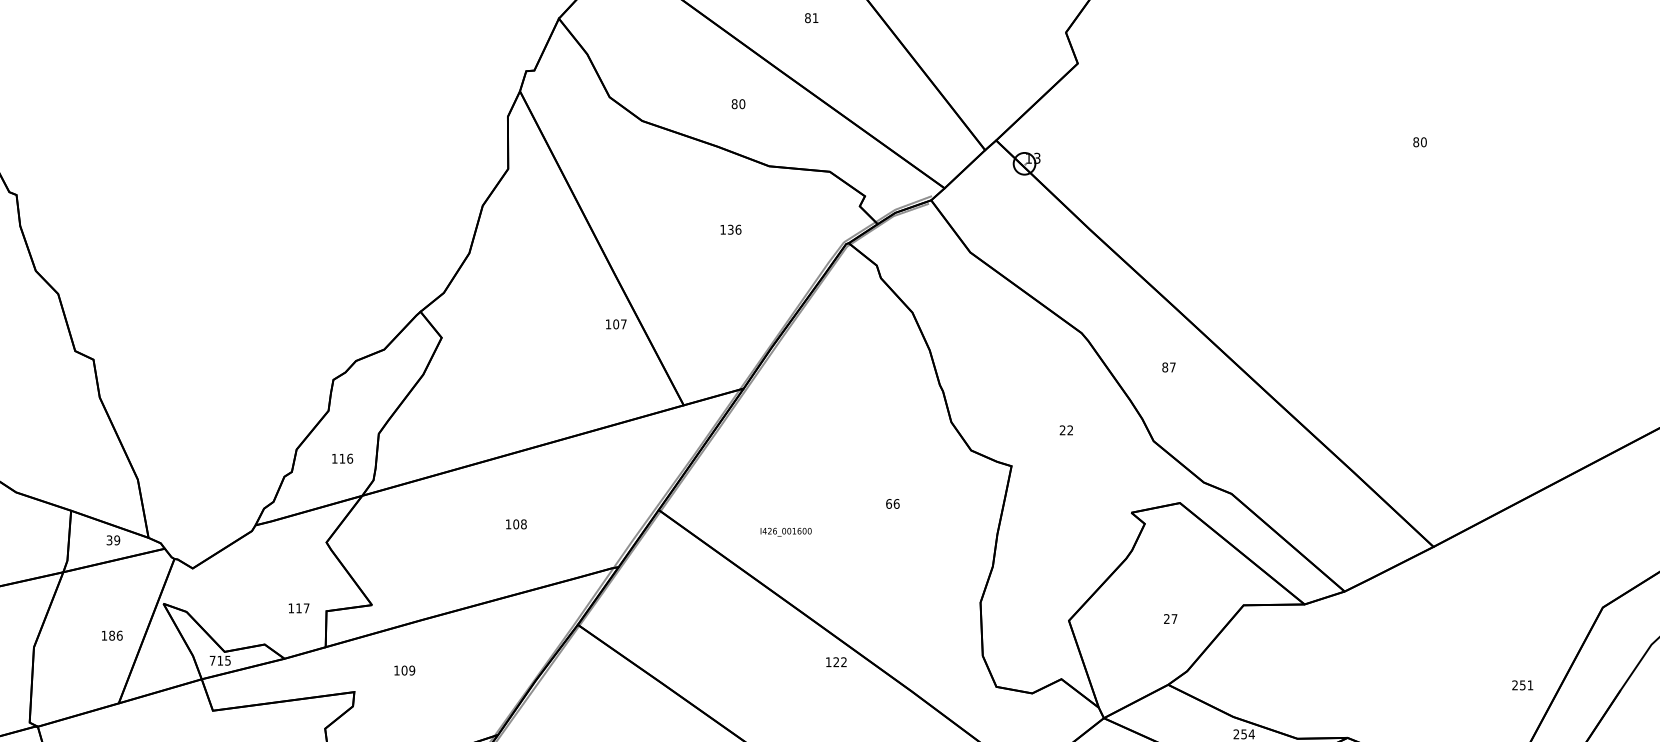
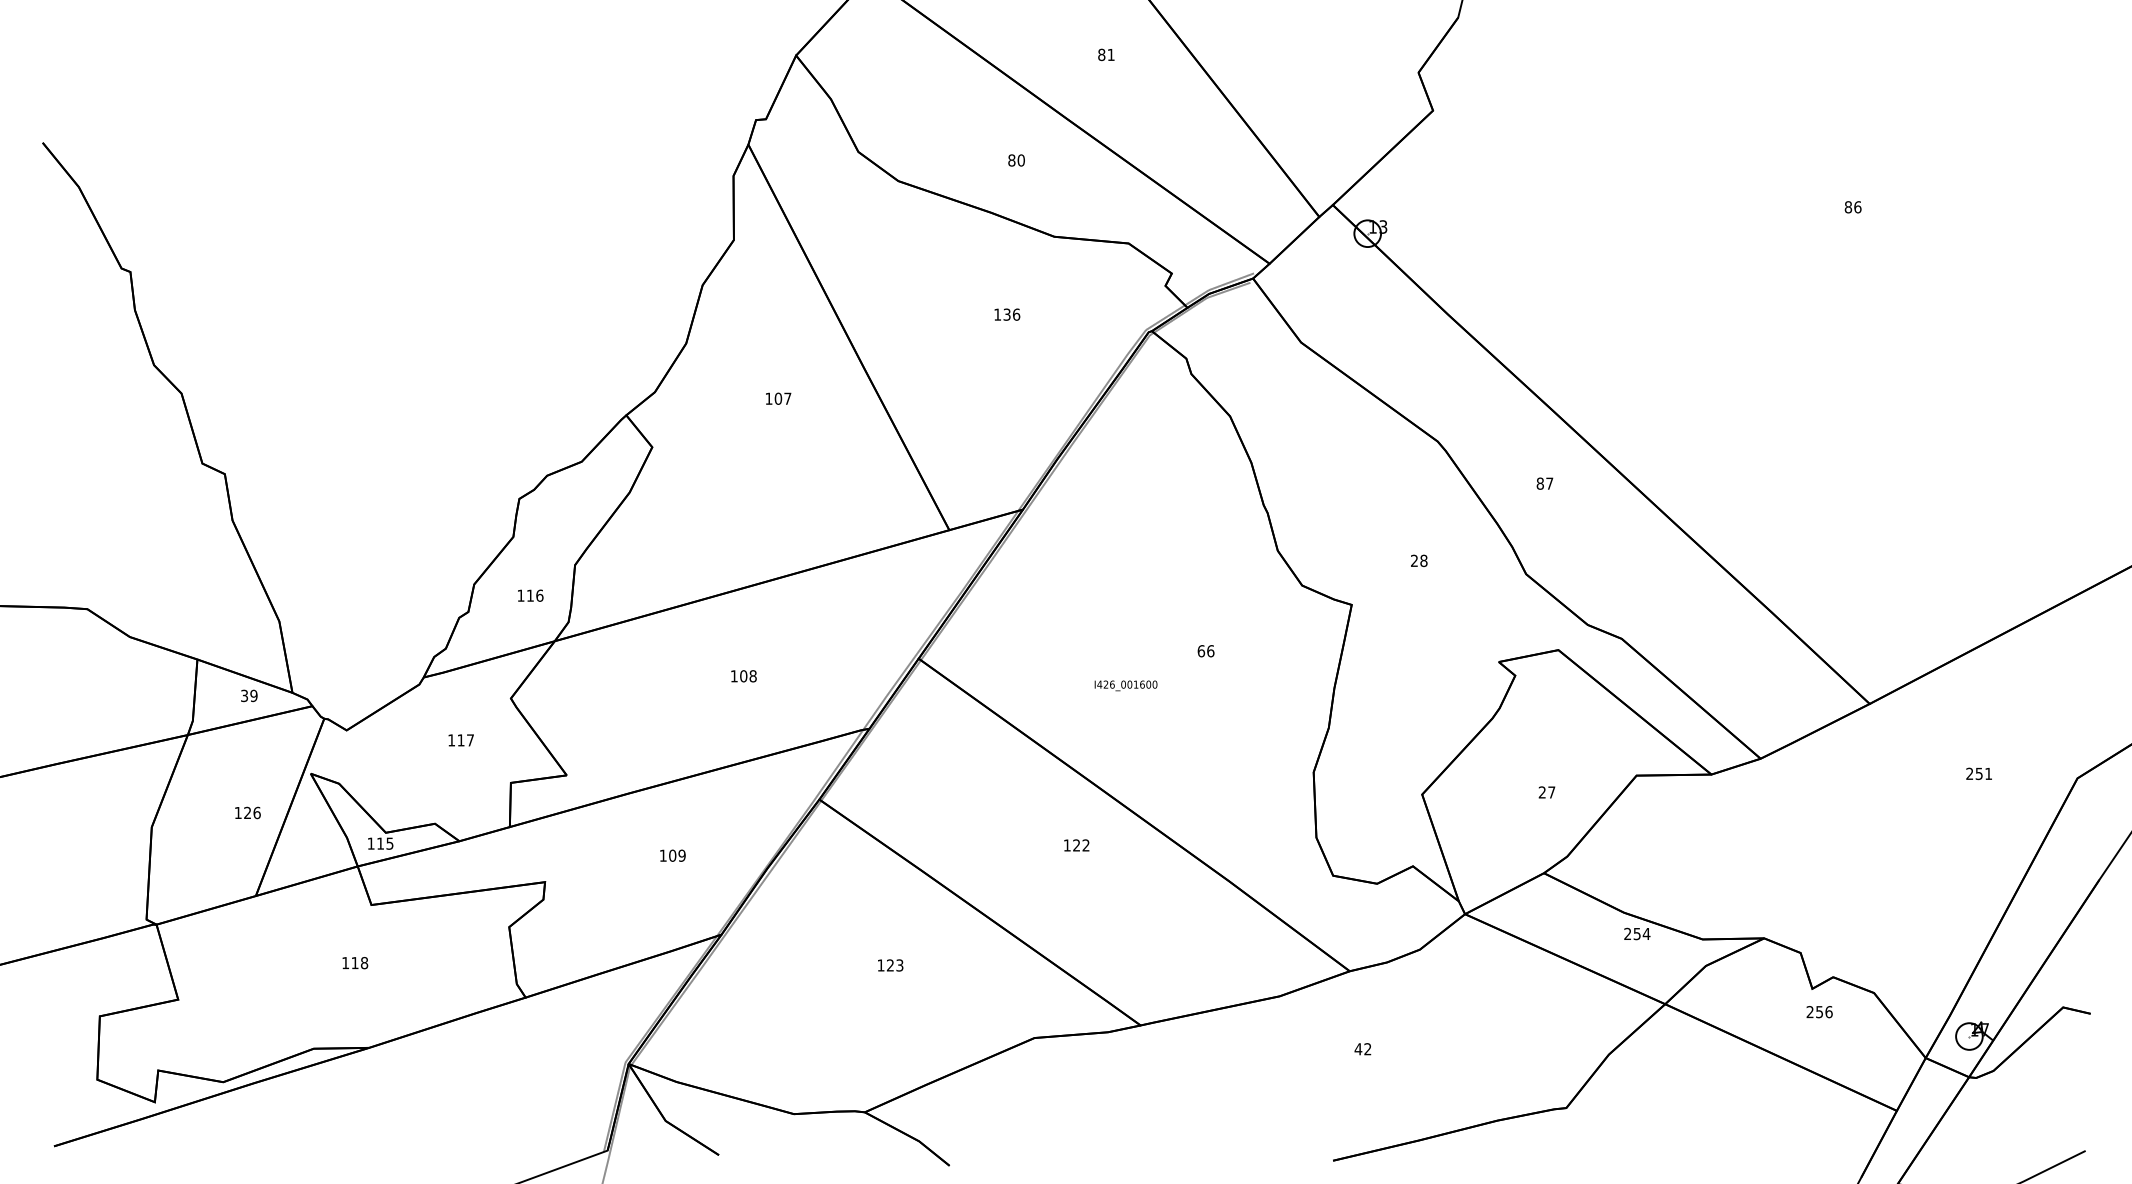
text: (1423, 142) -> (1857, 207), 80 -> 86
text: (616, 324) -> (778, 398), moved
text: (1070, 430) -> (1423, 560), 22 -> 28
text: (785, 531) -> (1125, 685), moved
text: (298, 608) -> (460, 740), moved
text: (111, 635) -> (247, 812), 186 -> 126
text: (212, 660) -> (370, 843), 715 -> 115
text: (836, 662) -> (1076, 845), moved
text: (404, 670) -> (672, 855), moved
text: (1522, 685) -> (1978, 773), moved

